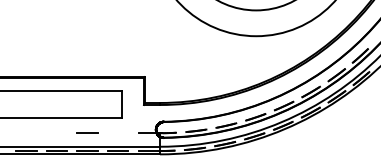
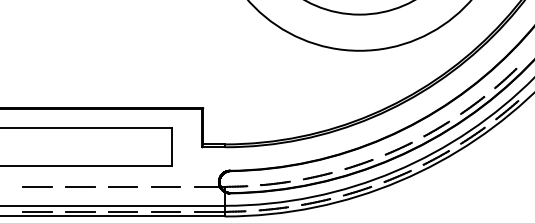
line: (26, 132) -> (37, 186), added
line: (57, 132) -> (80, 186), added
line: (117, 132) -> (165, 186), added

